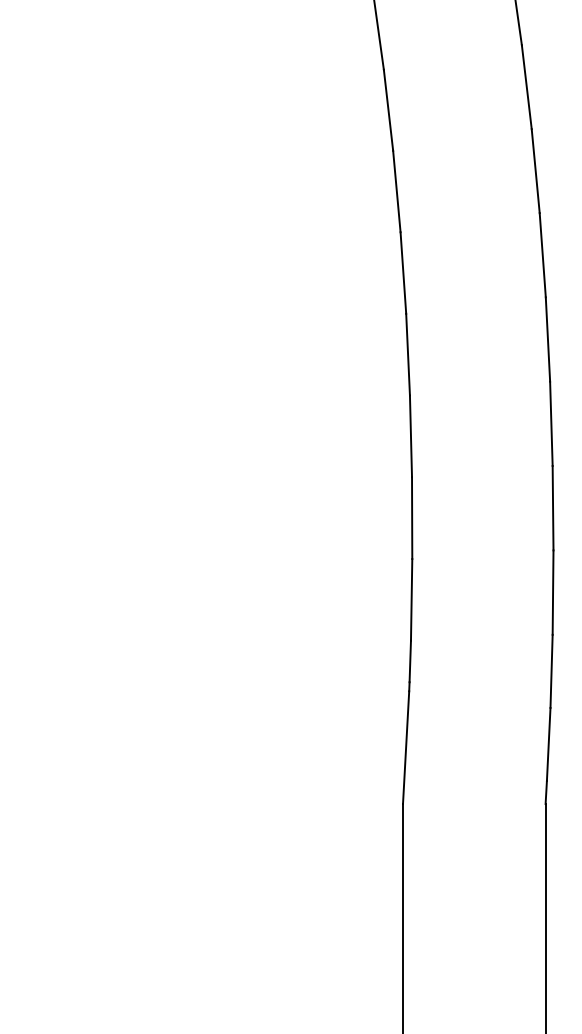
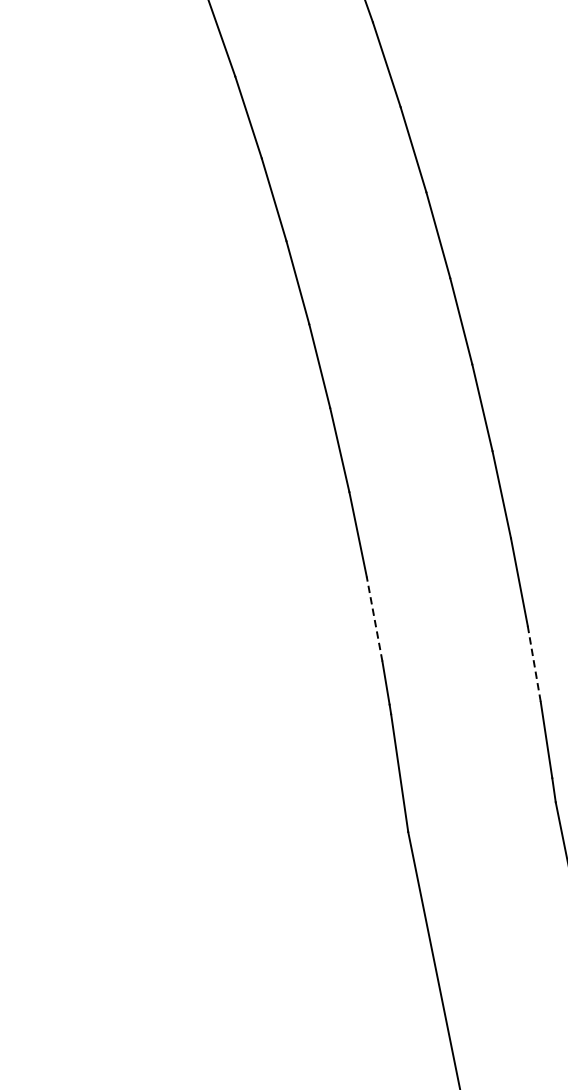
line: (411, 599) -> (374, 618), solid -> dashed
line: (551, 671) -> (534, 663), solid -> dashed

